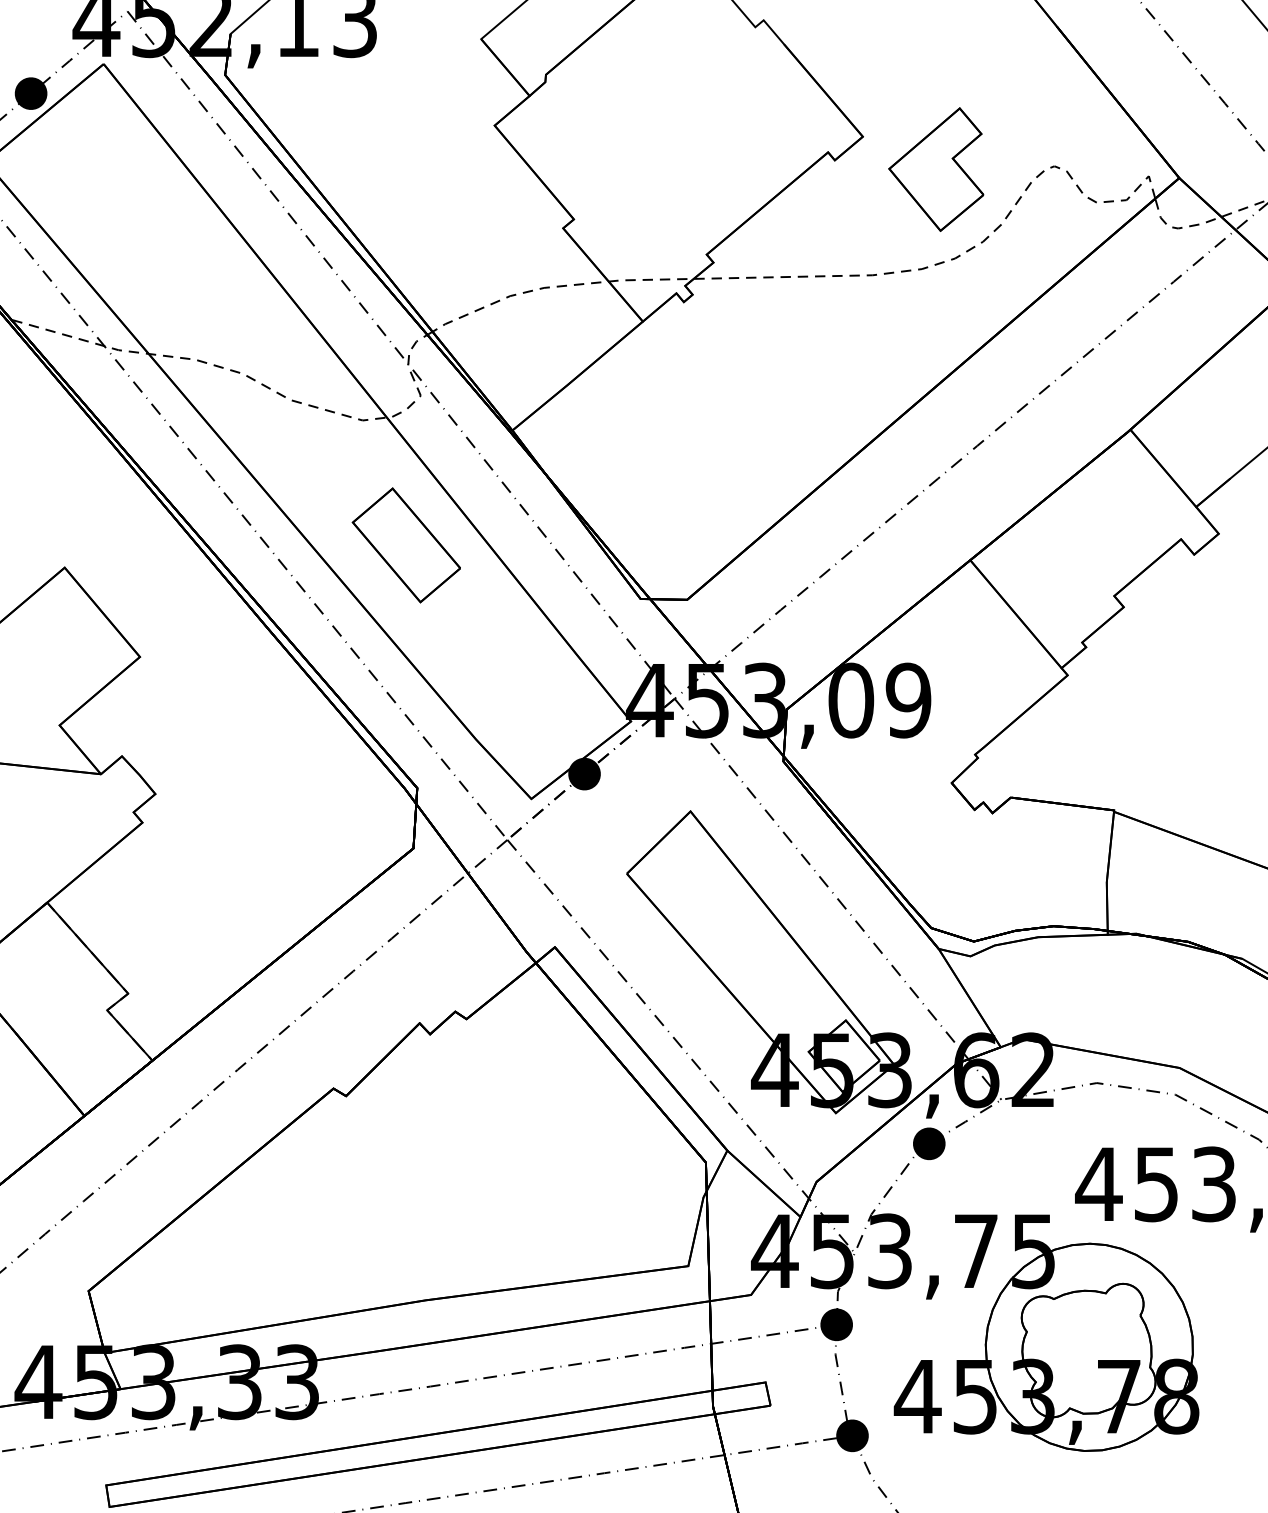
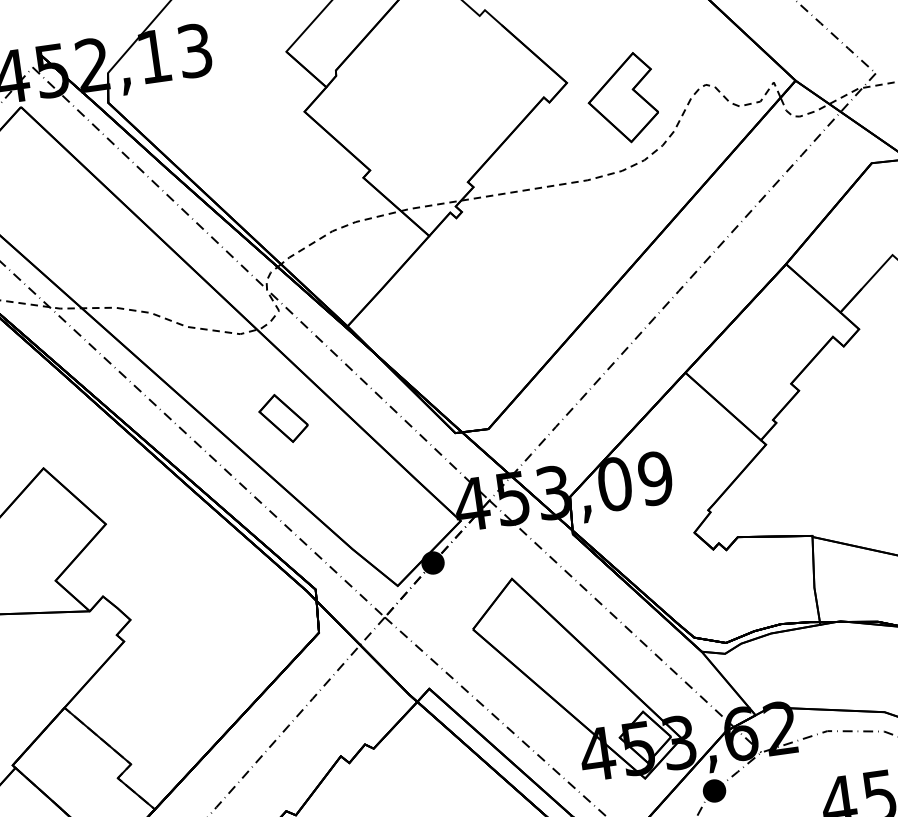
part: (405, 545) -> (283, 418), size x0.6

